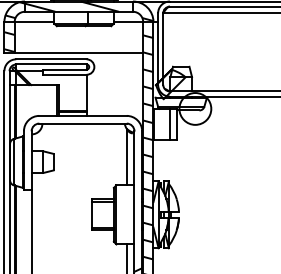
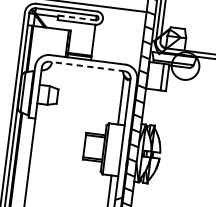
line: (64, 69) -> (76, 17), solid -> dashed
line: (83, 123) -> (87, 66), solid -> dashed

